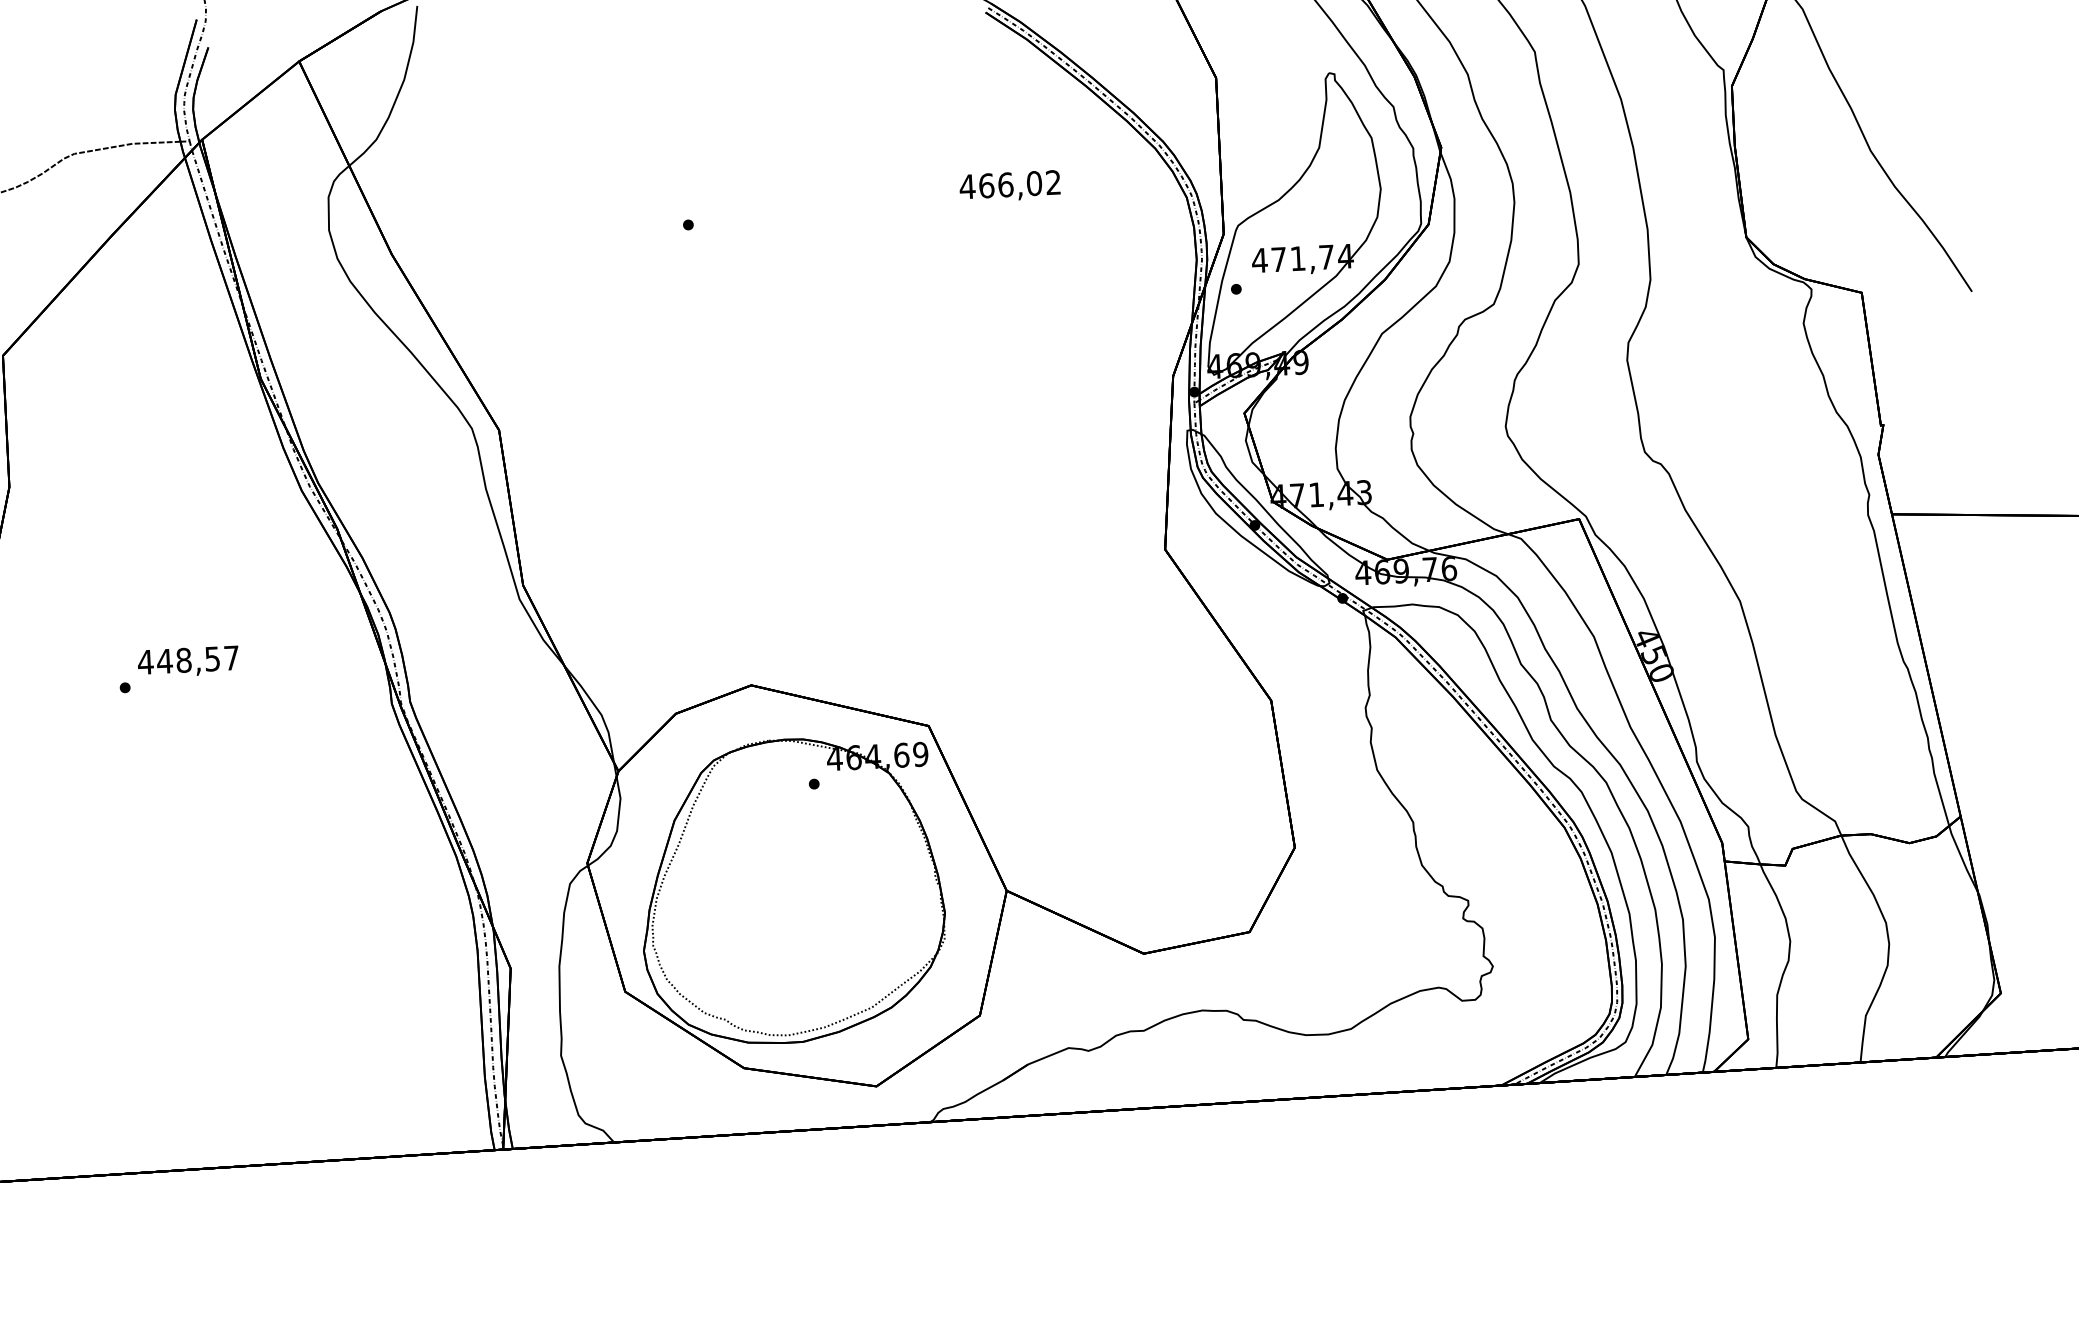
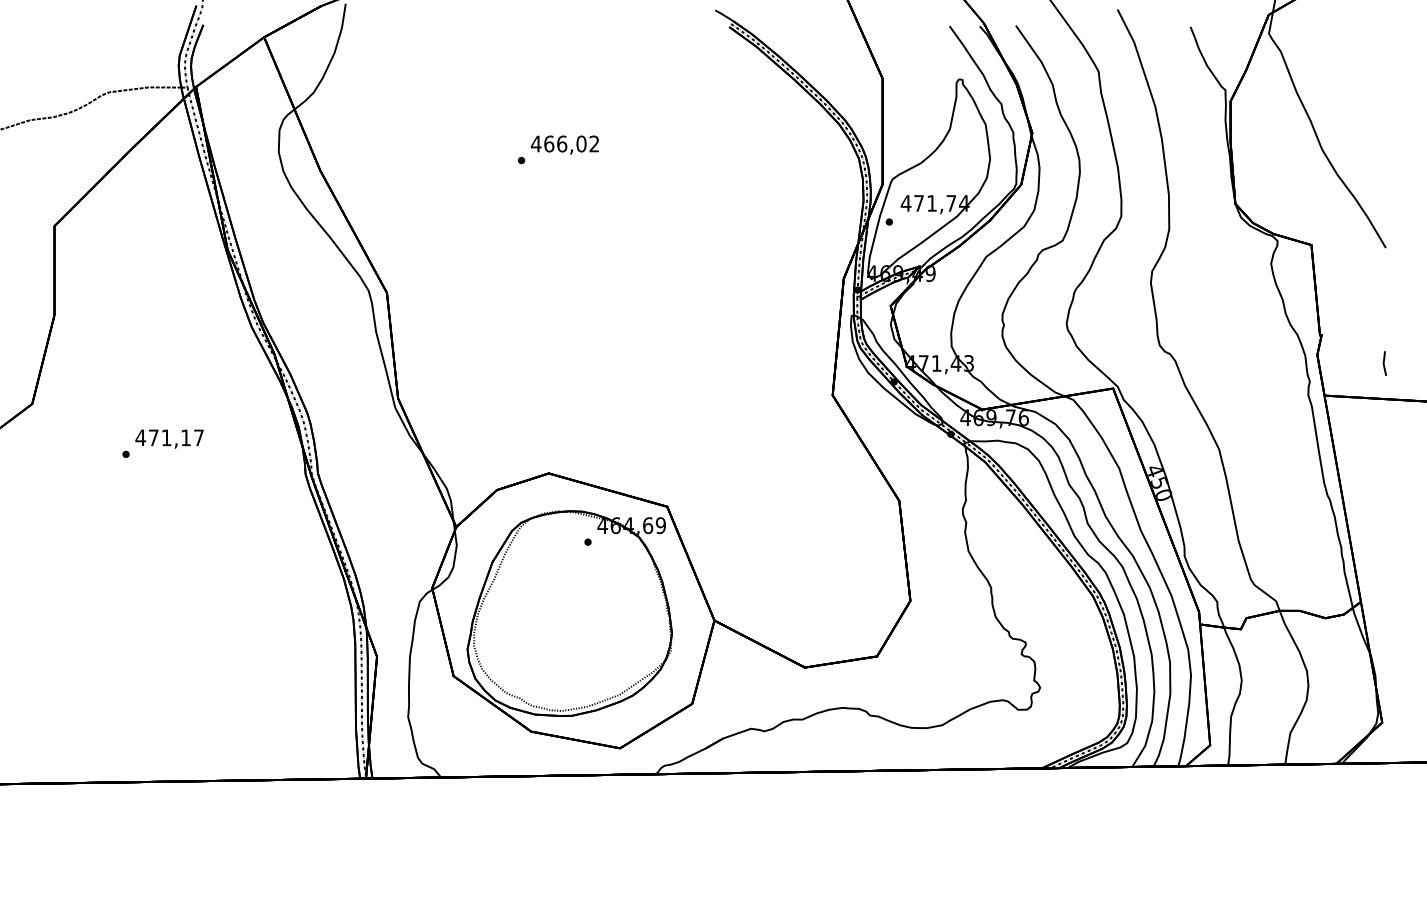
text: (1009, 185) -> (564, 144), moved
line: (1978, 462) -> (1384, 363), added
text: (188, 659) -> (169, 437), 448,57 -> 471,17

